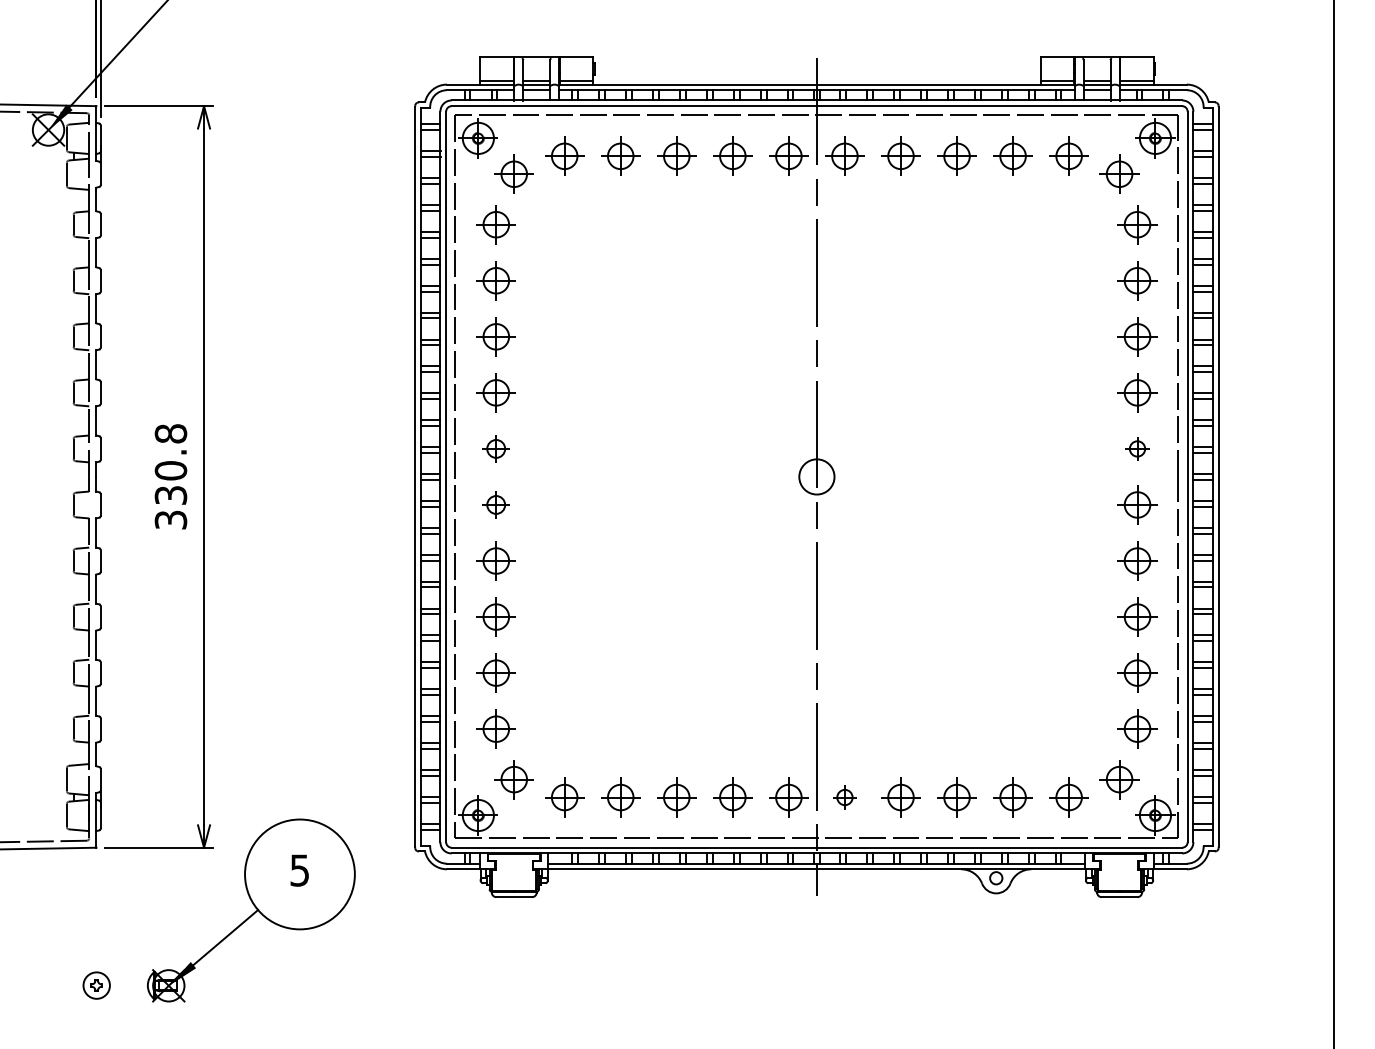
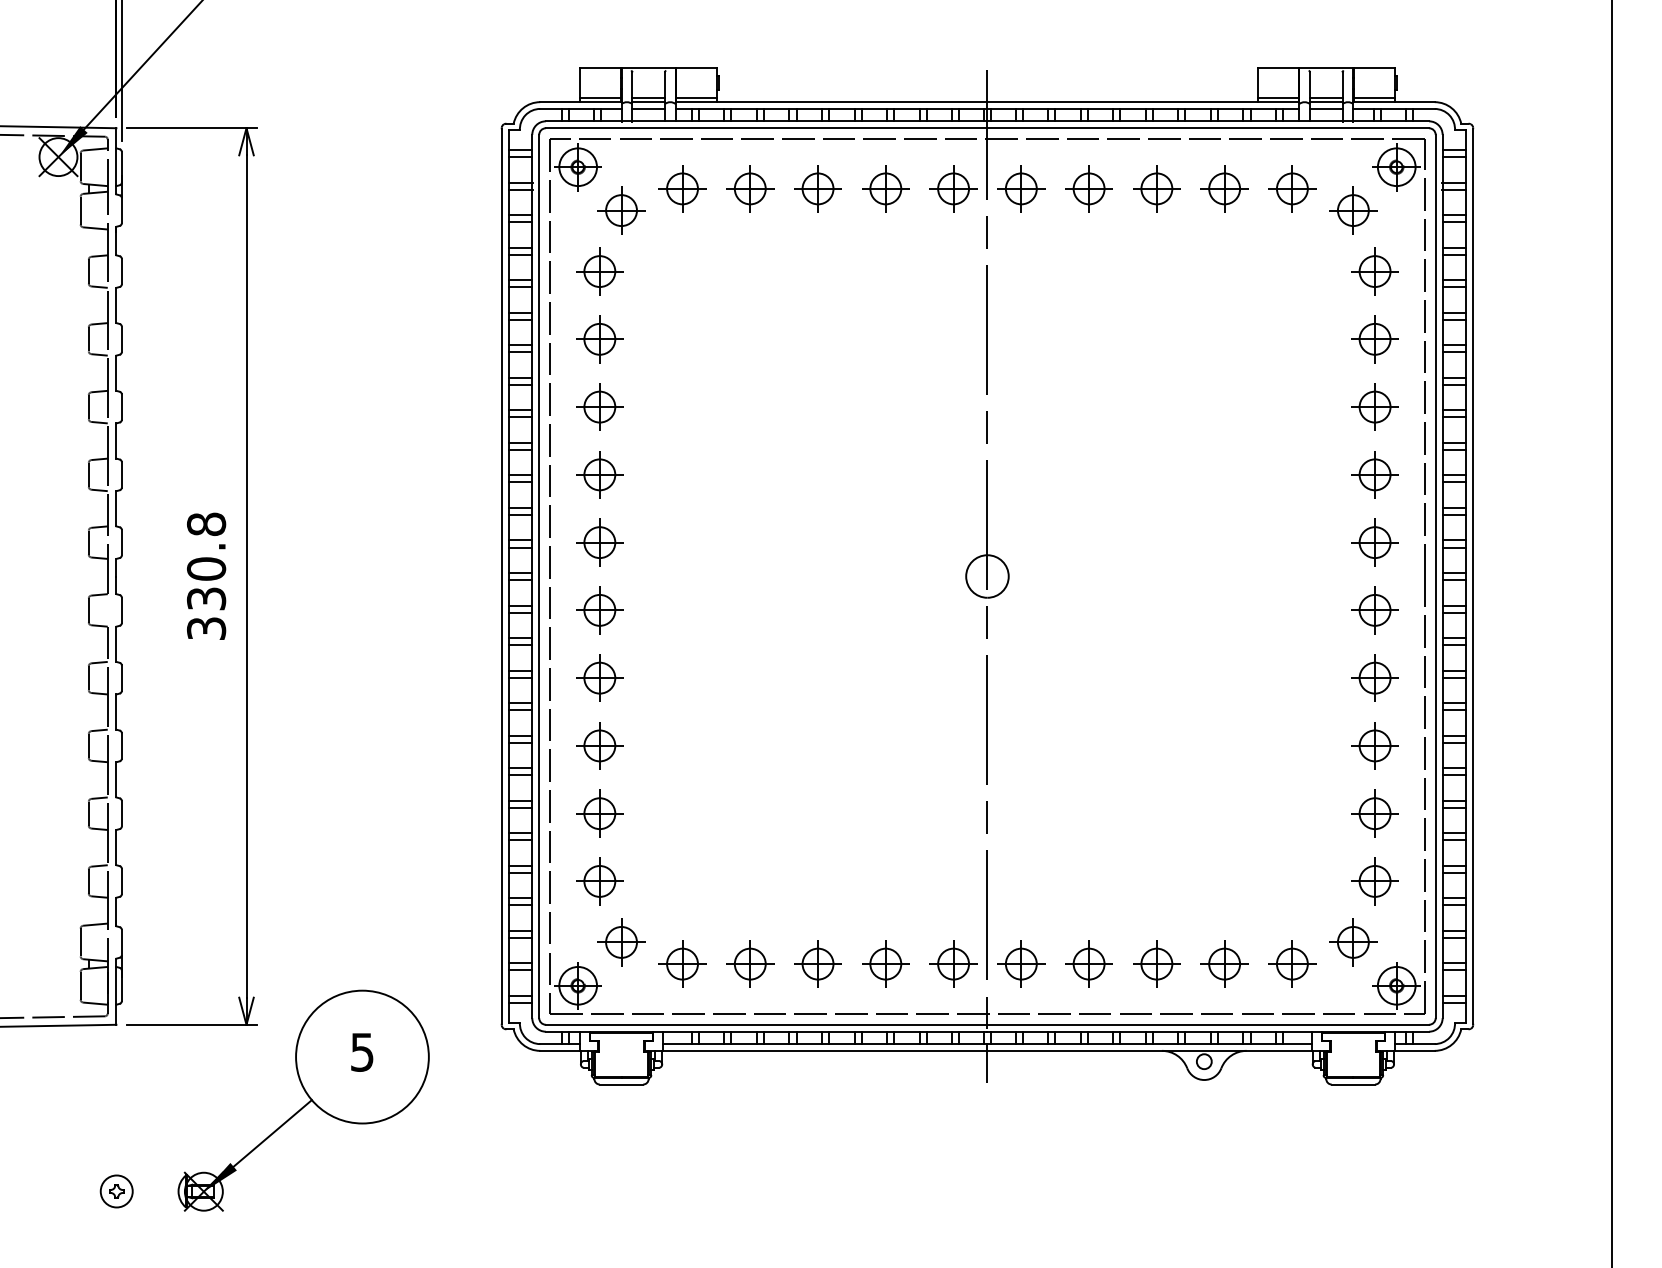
part: (495, 448) -> (598, 542), size x1.43
part: (1137, 448) -> (1375, 542), size x1.67
part: (495, 504) -> (598, 609), size x1.43
part: (844, 797) -> (1020, 964), size x1.67

